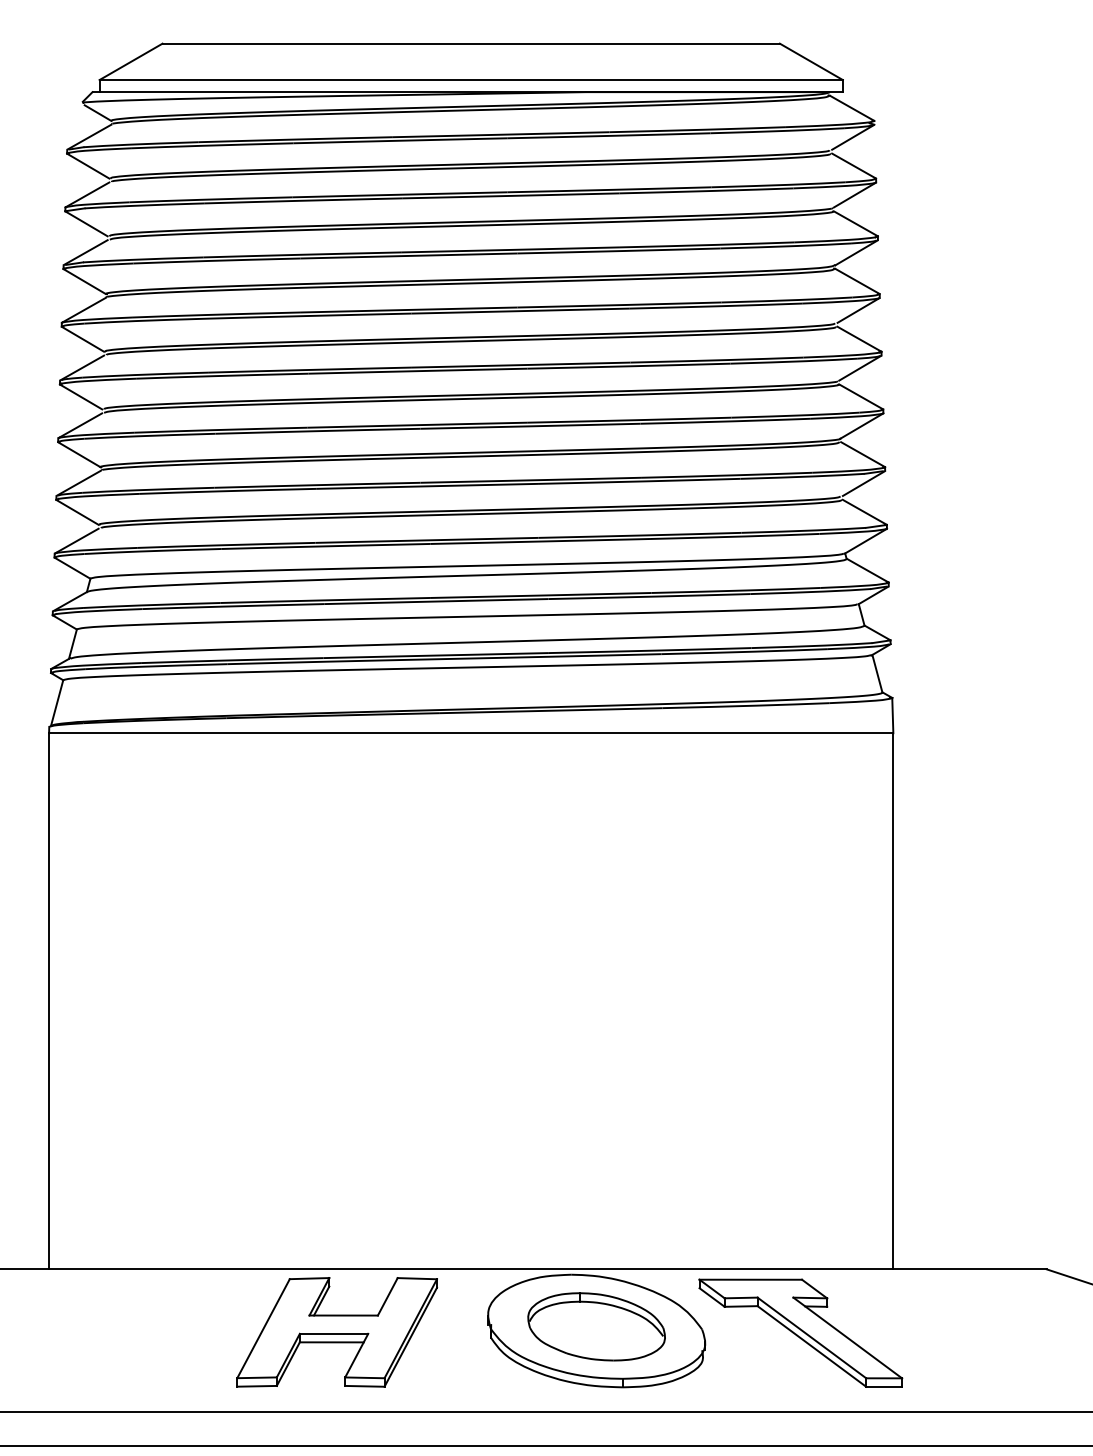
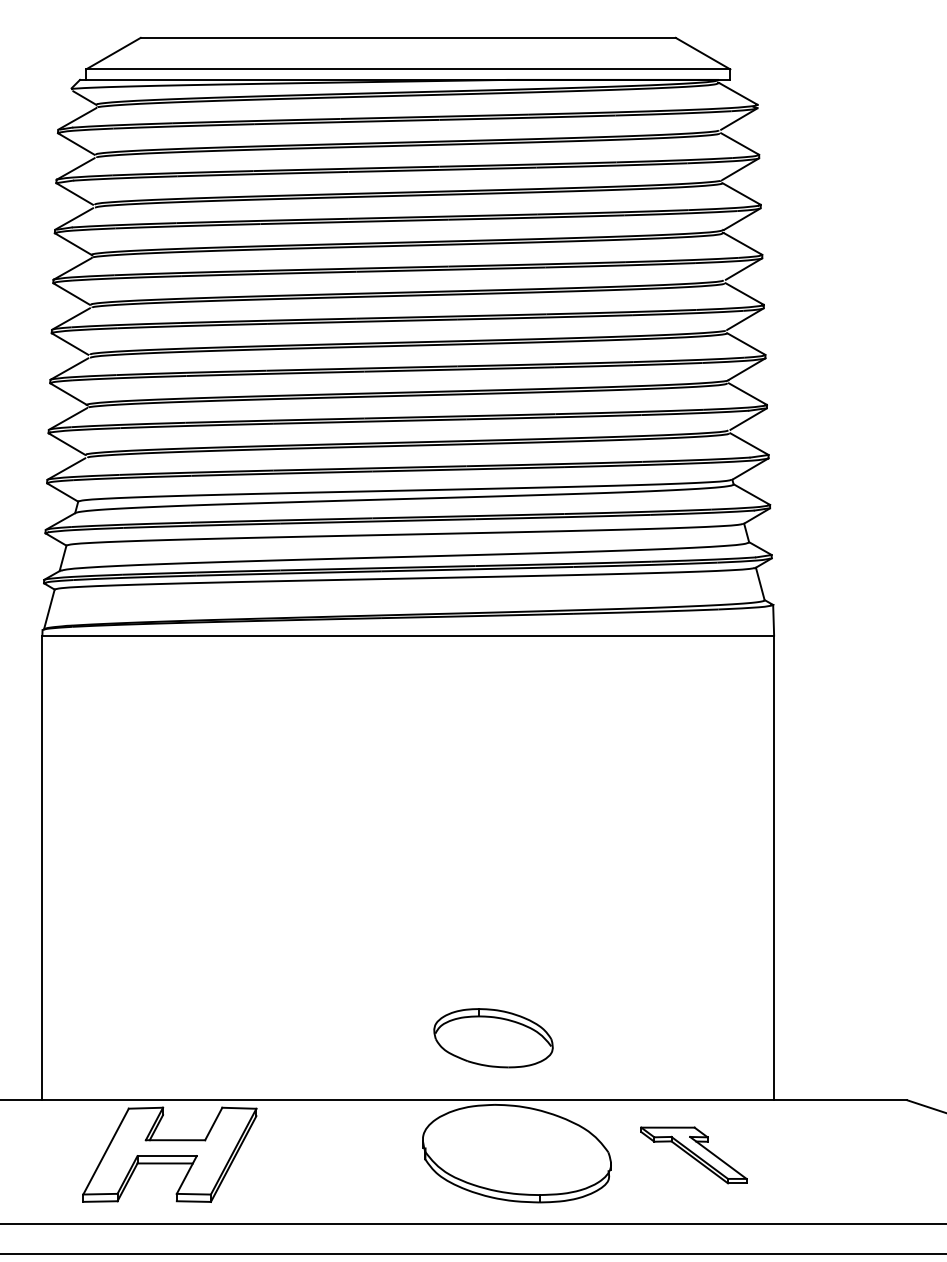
part: (596, 1326) -> (493, 1037), moved
part: (336, 1332) -> (169, 1154), moved
part: (800, 1332) -> (693, 1154), size x0.6

